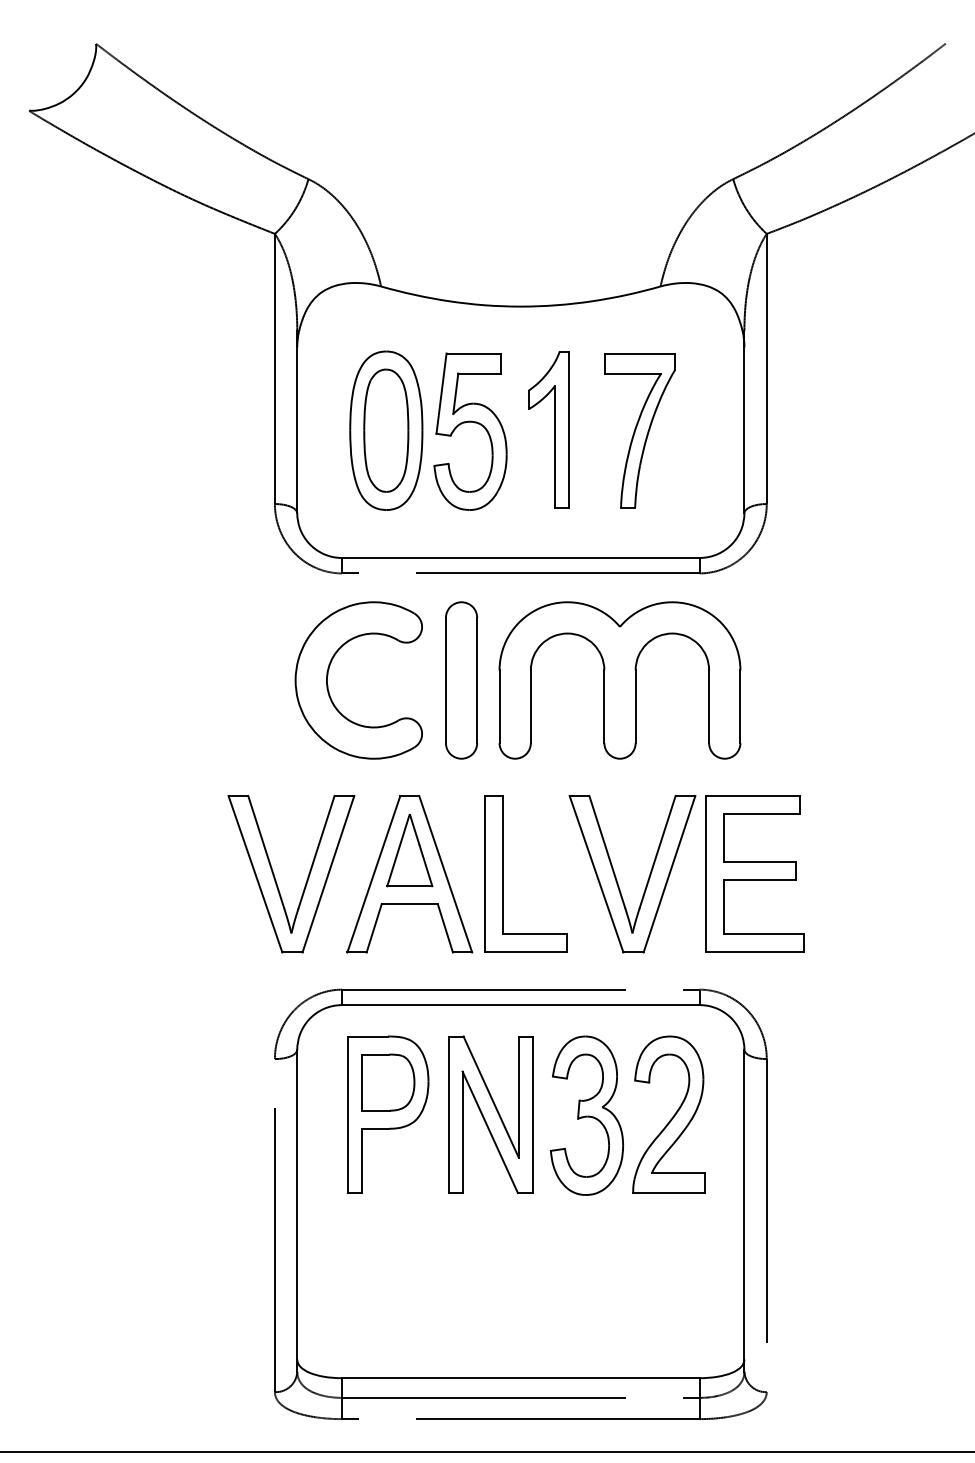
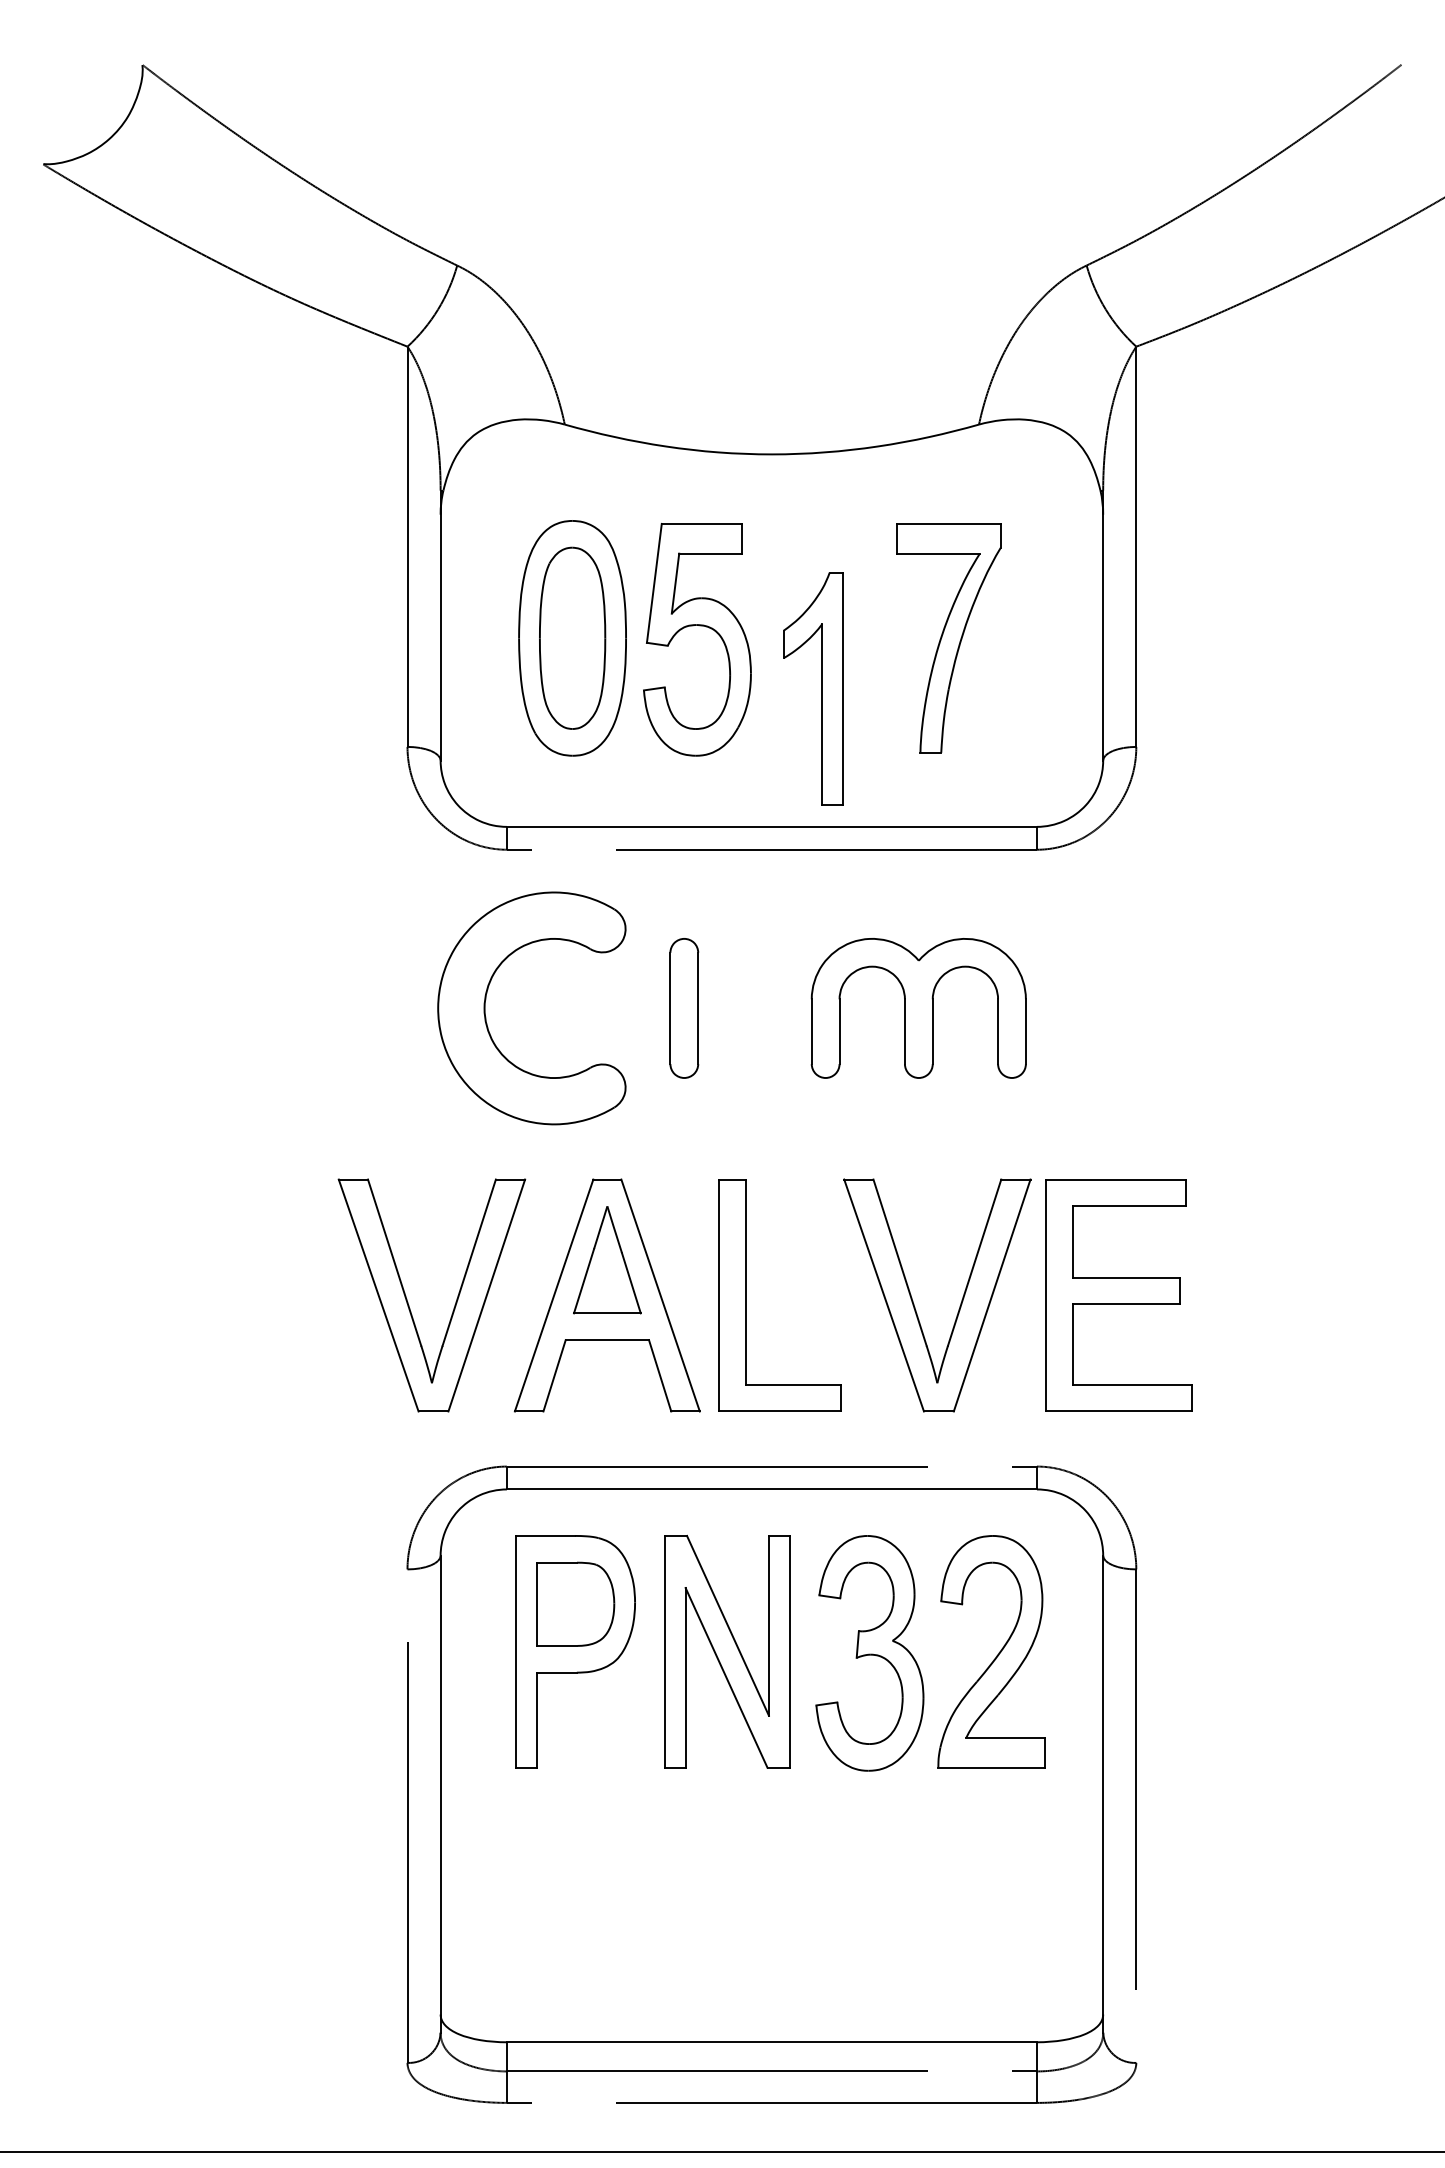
part: (548, 429) -> (812, 688), moved
part: (461, 680) -> (683, 1008), size x0.6
part: (619, 680) -> (918, 1008), size x0.6

